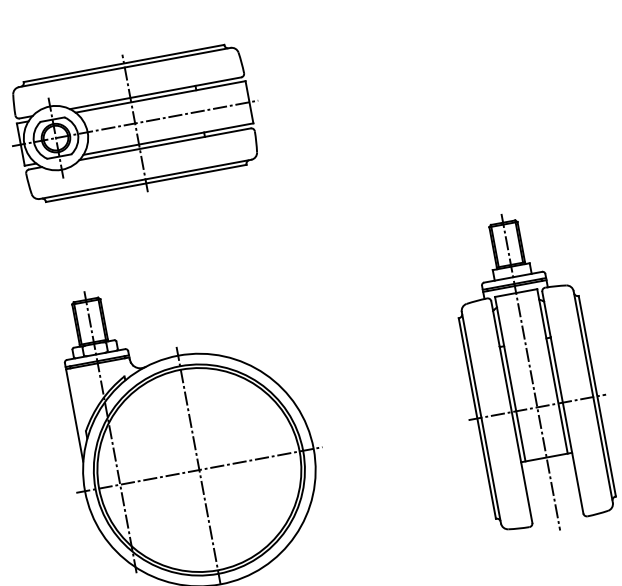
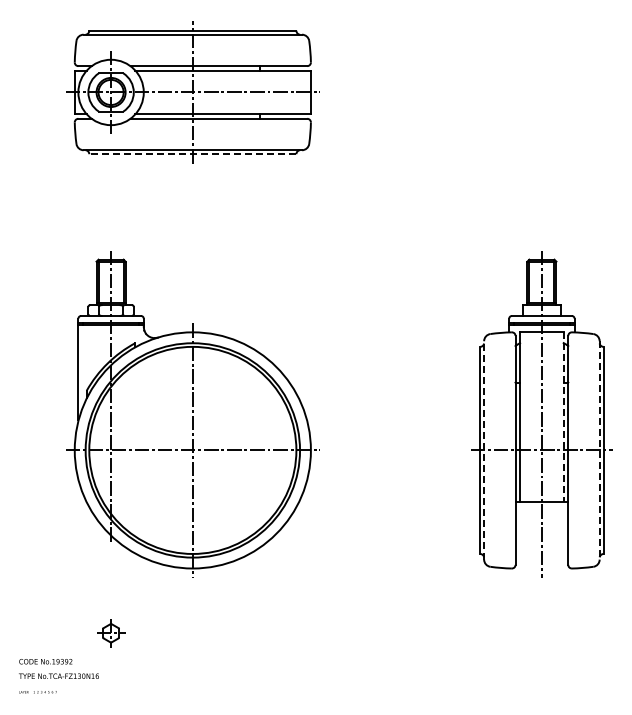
line: (145, 183) -> (192, 154), solid -> dashed
line: (552, 371) -> (563, 417), solid -> dashed
line: (593, 397) -> (599, 450), solid -> dashed
line: (481, 416) -> (484, 449), solid -> dashed

